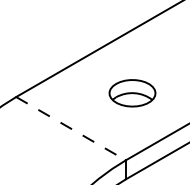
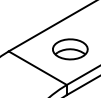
part: (132, 93) -> (70, 49), size x1.43
line: (70, 129) -> (37, 68), dashed -> solid

